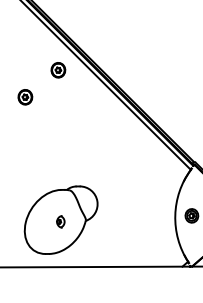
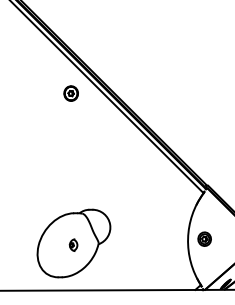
part: (24, 97) -> (37, 120), removed

